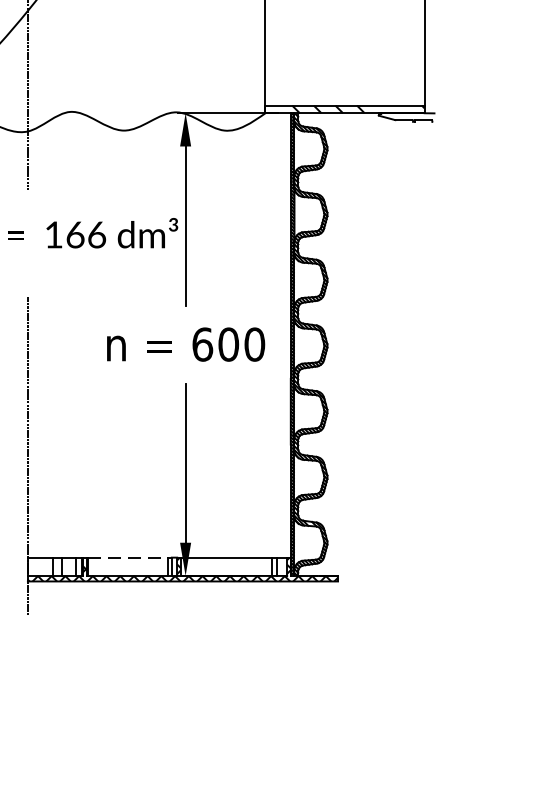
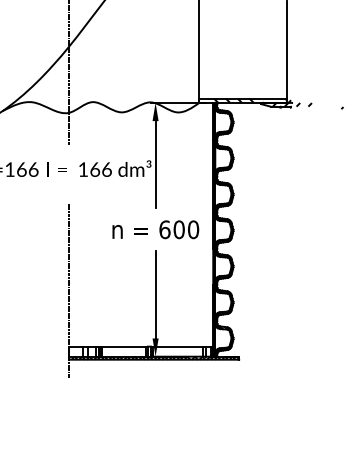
hatch: (462, 116) -> (307, 104), added
line: (127, 557) -> (123, 346), dashed -> solid

